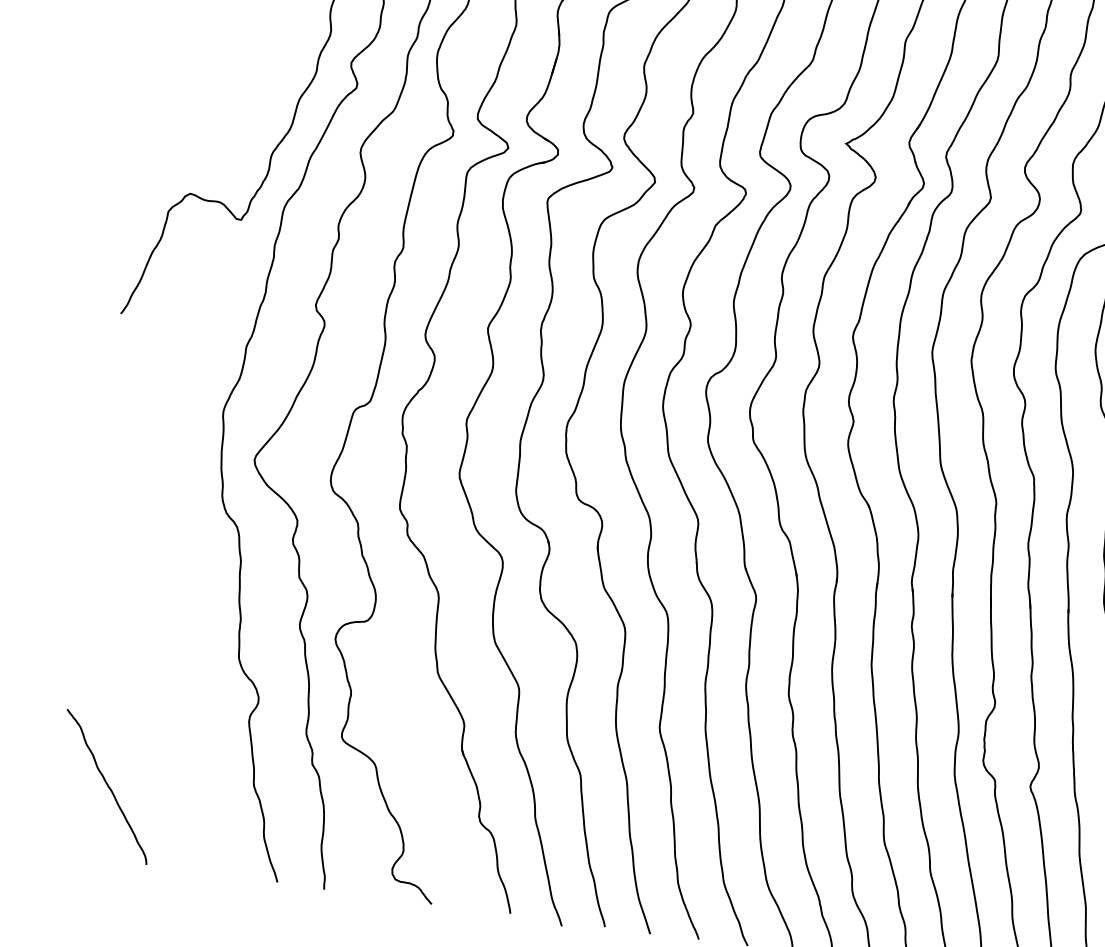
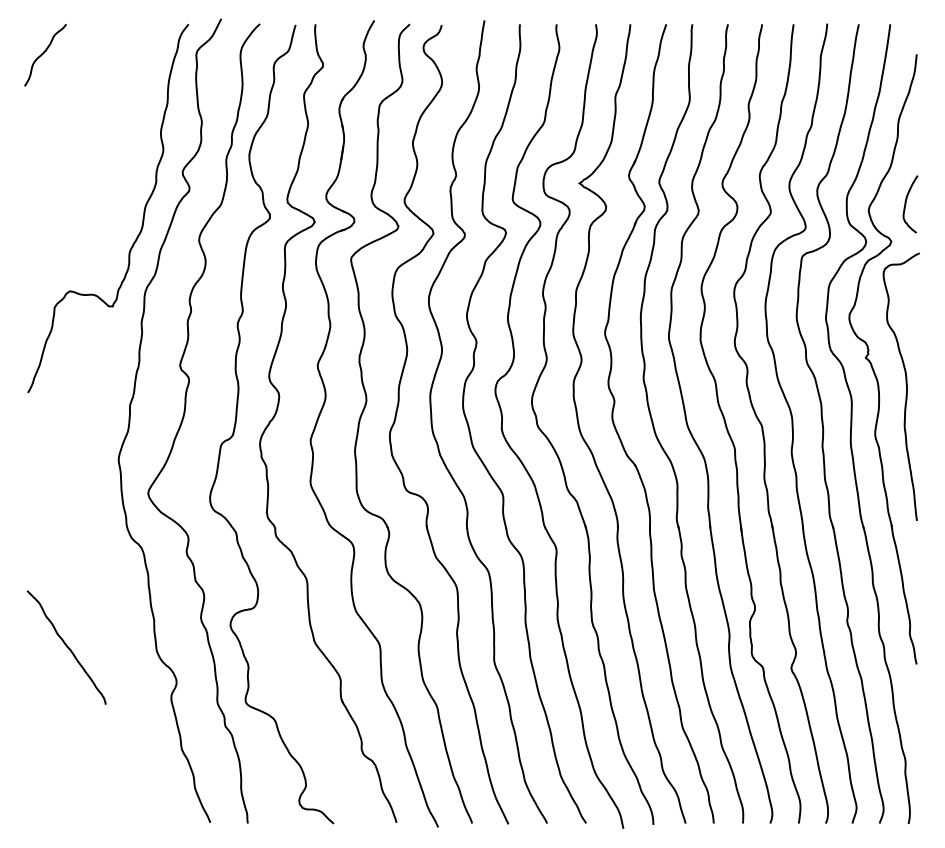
curve: (106, 786) -> (66, 647), moved

